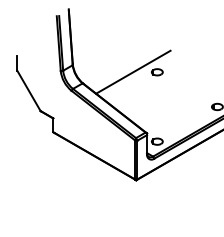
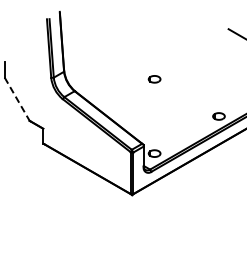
line: (132, 72) -> (128, 79), removed
line: (29, 91) -> (17, 99), solid -> dashed

